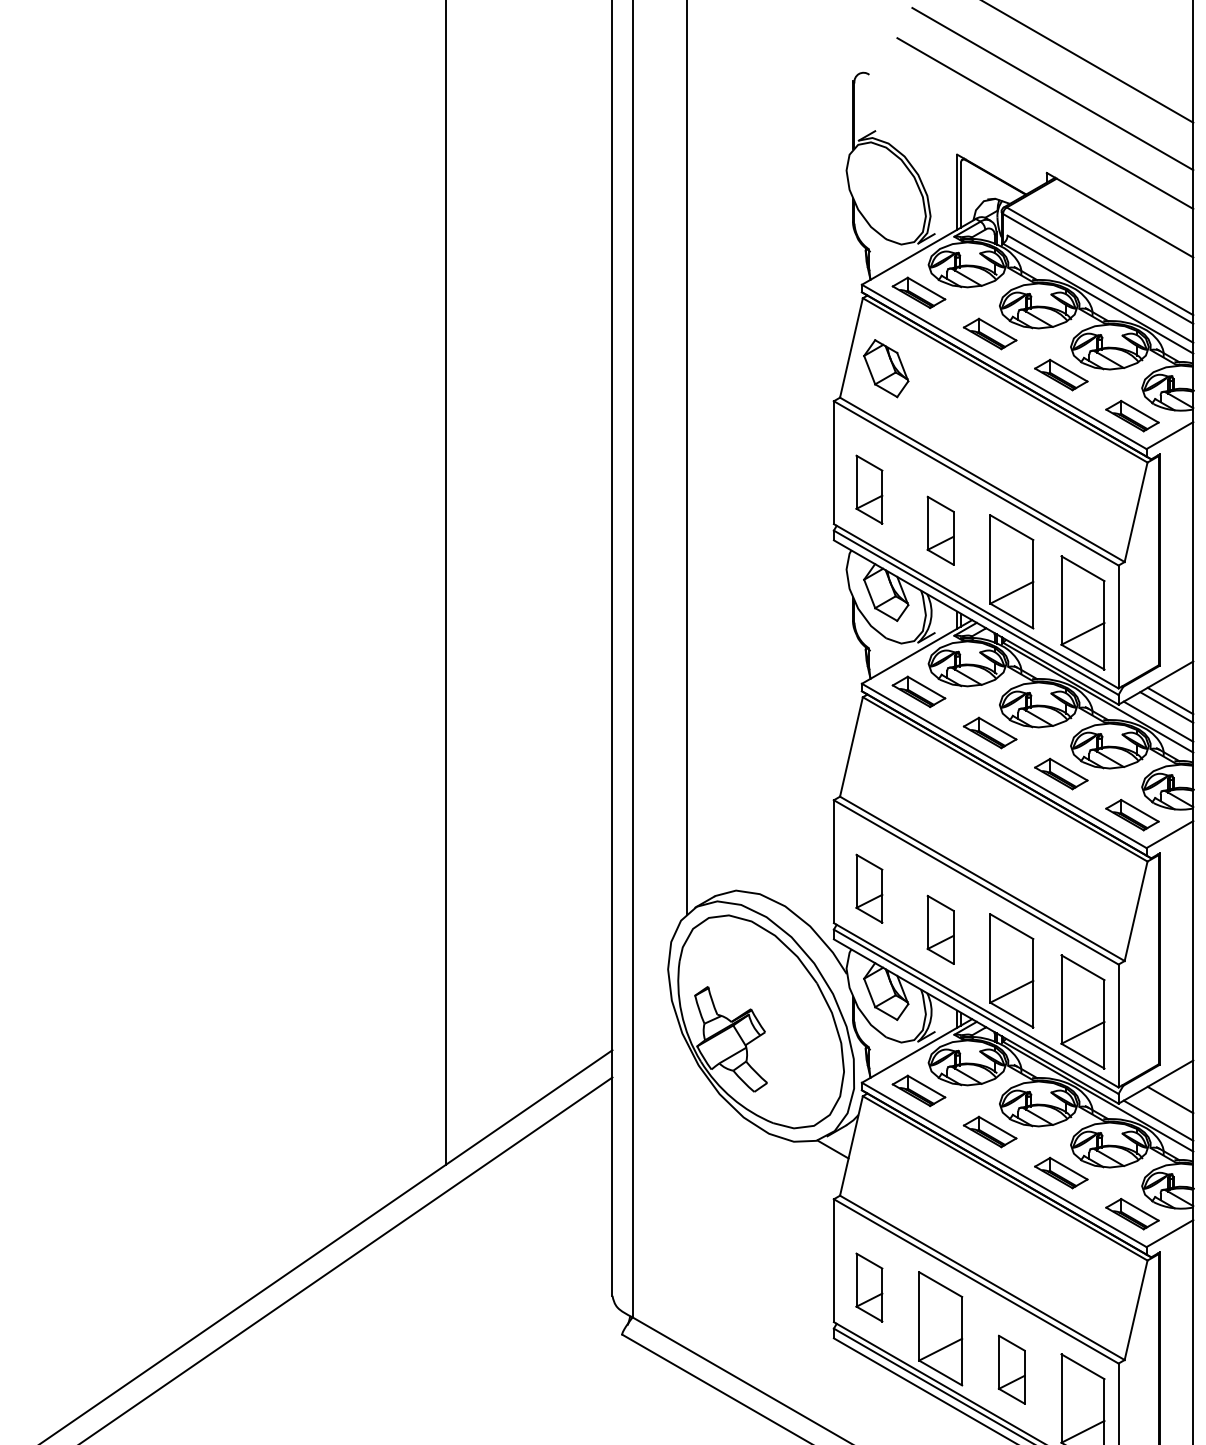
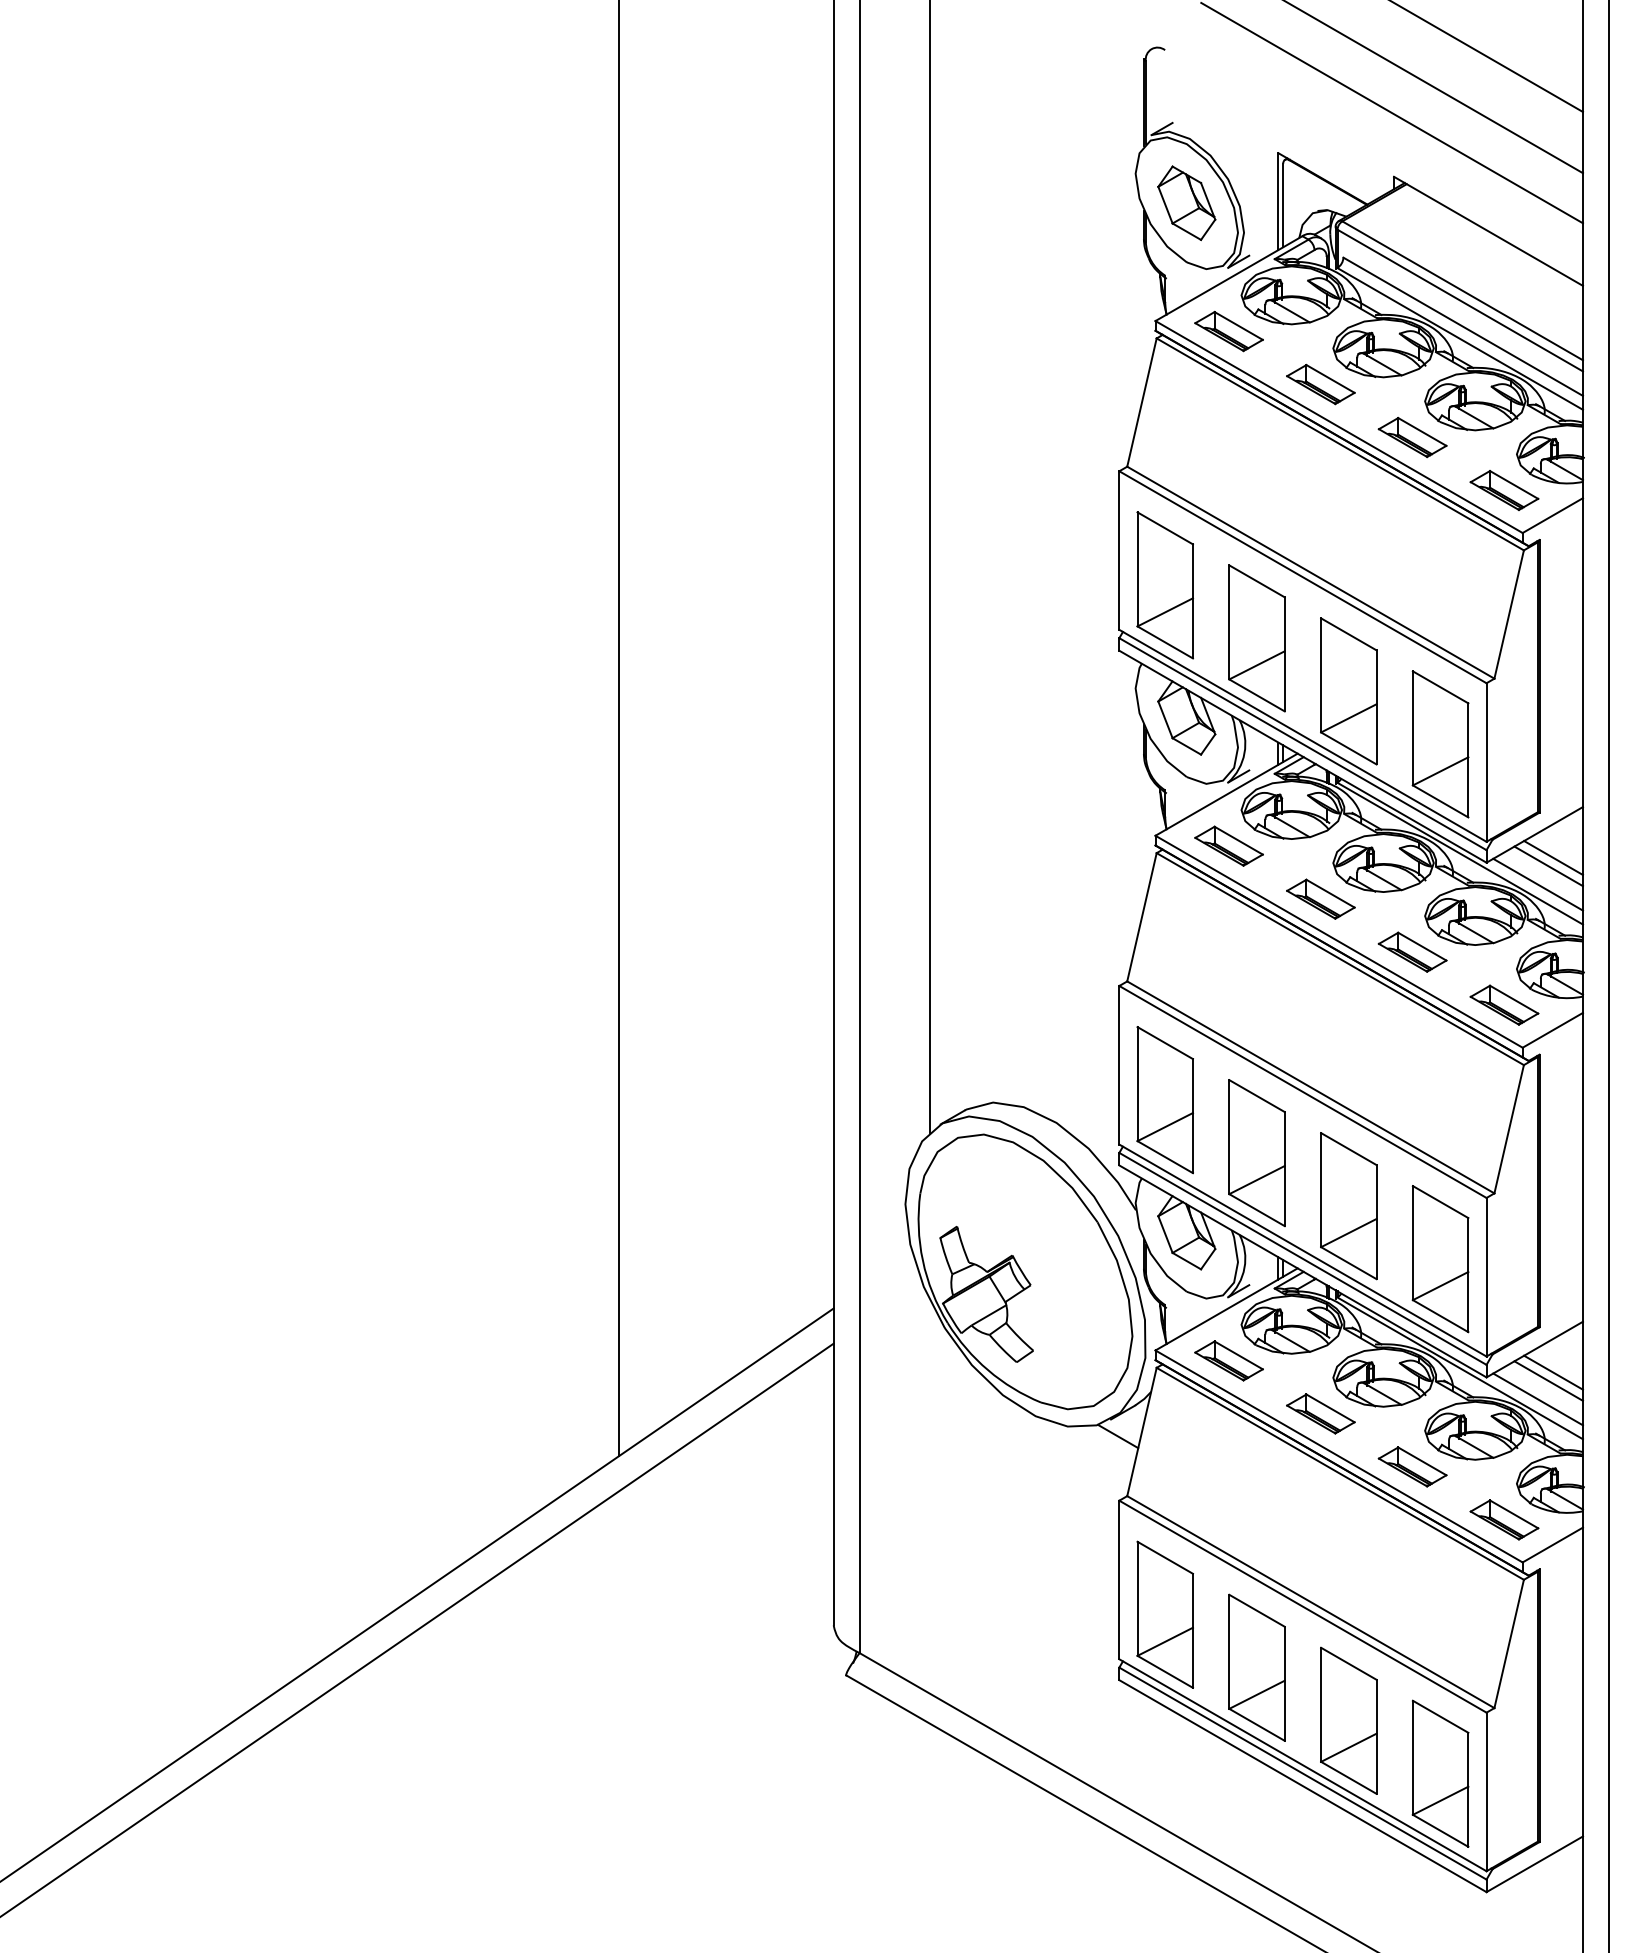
part: (885, 368) -> (1186, 203), moved
part: (868, 489) -> (1164, 585), size x1.67
part: (940, 530) -> (1256, 638), size x1.67
part: (868, 889) -> (1164, 1100), size x1.67
part: (940, 930) -> (1256, 1153), size x1.67
line: (1166, 1106) -> (1548, 1380), added
part: (868, 1287) -> (1164, 1614), size x1.67
part: (1011, 1369) -> (1348, 1720), size x1.67

